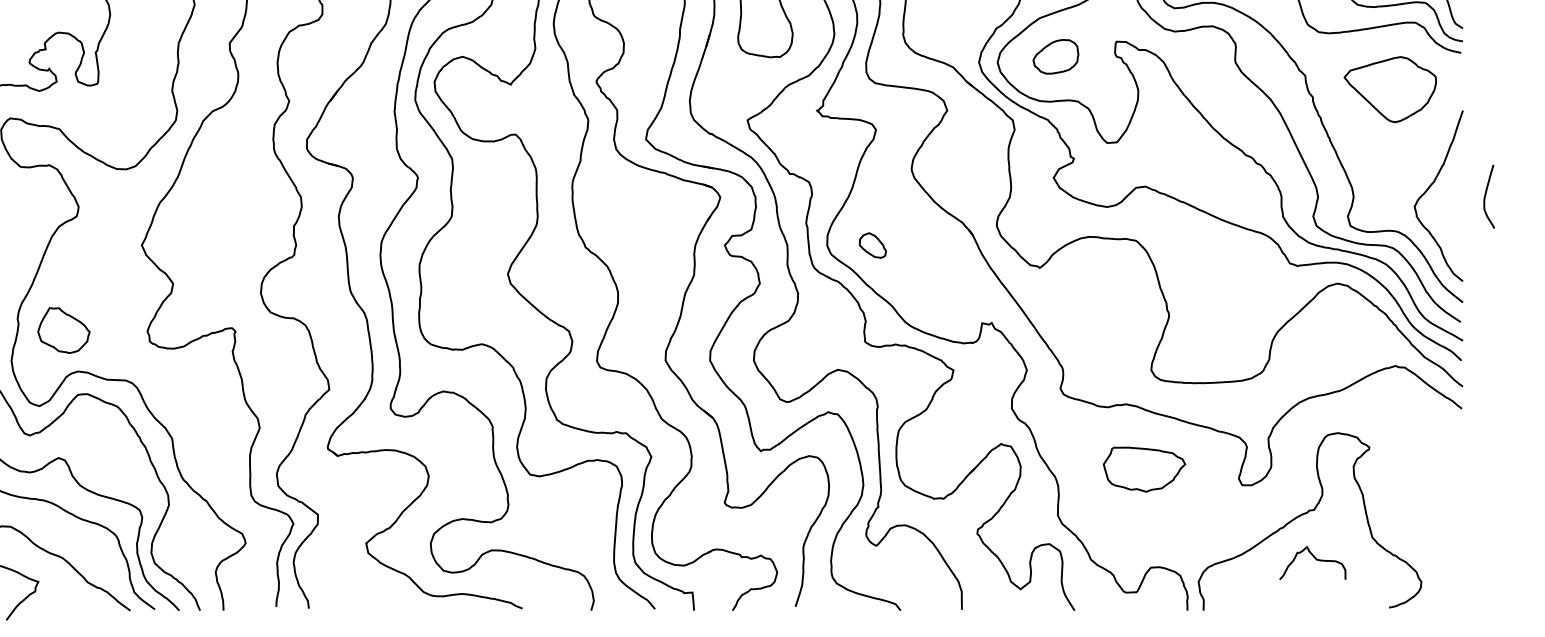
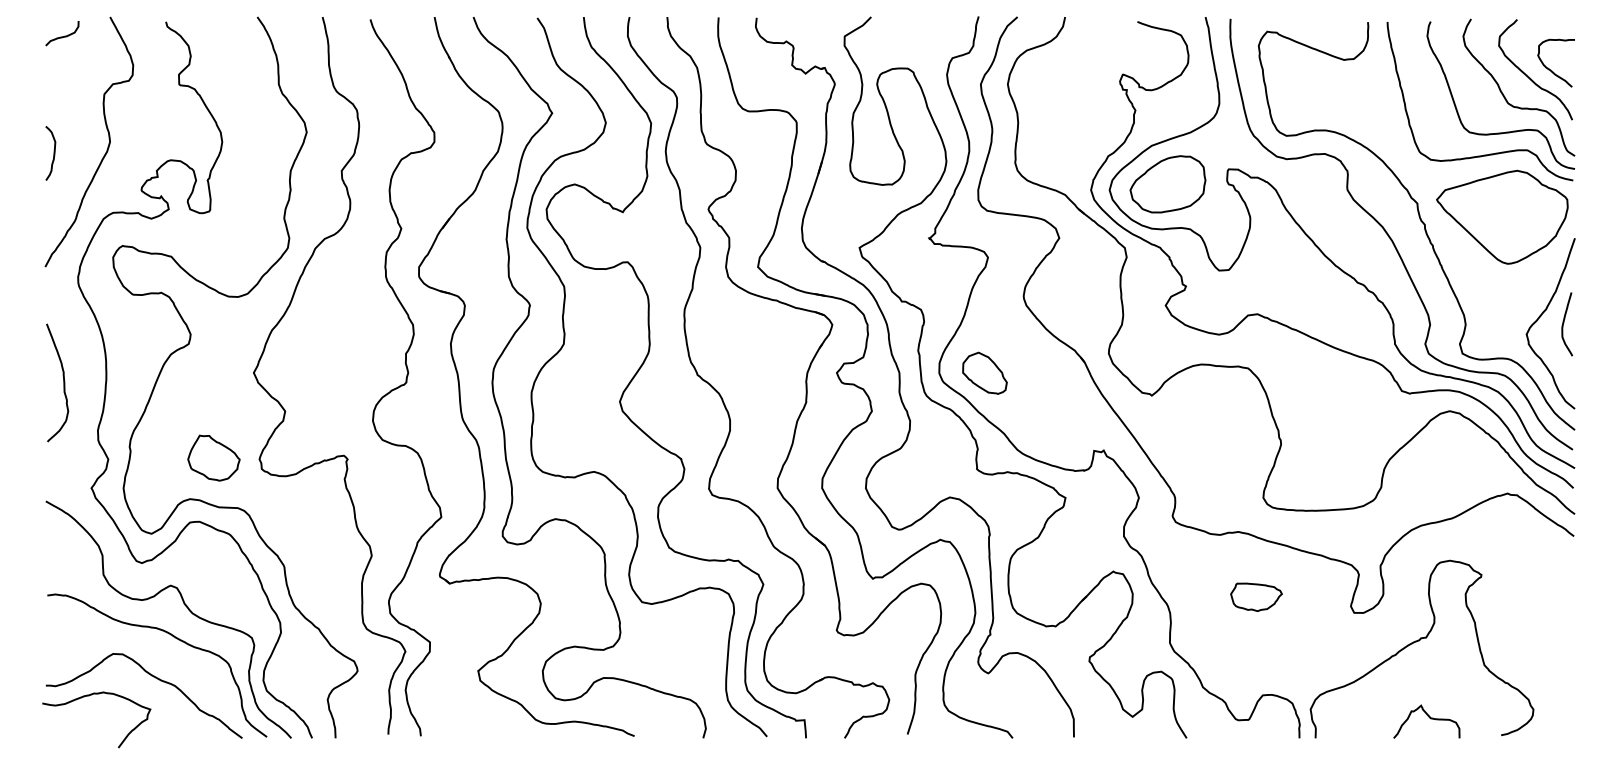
part: (1055, 56) -> (1167, 184), size x1.67
part: (1390, 88) -> (1502, 216), size x1.43
curve: (1486, 195) -> (1564, 323), moved
part: (872, 244) -> (984, 372), size x1.67
part: (63, 329) -> (213, 457), moved
part: (1144, 469) -> (1256, 597), size x0.62
curve: (1315, 559) -> (1429, 718), moved

